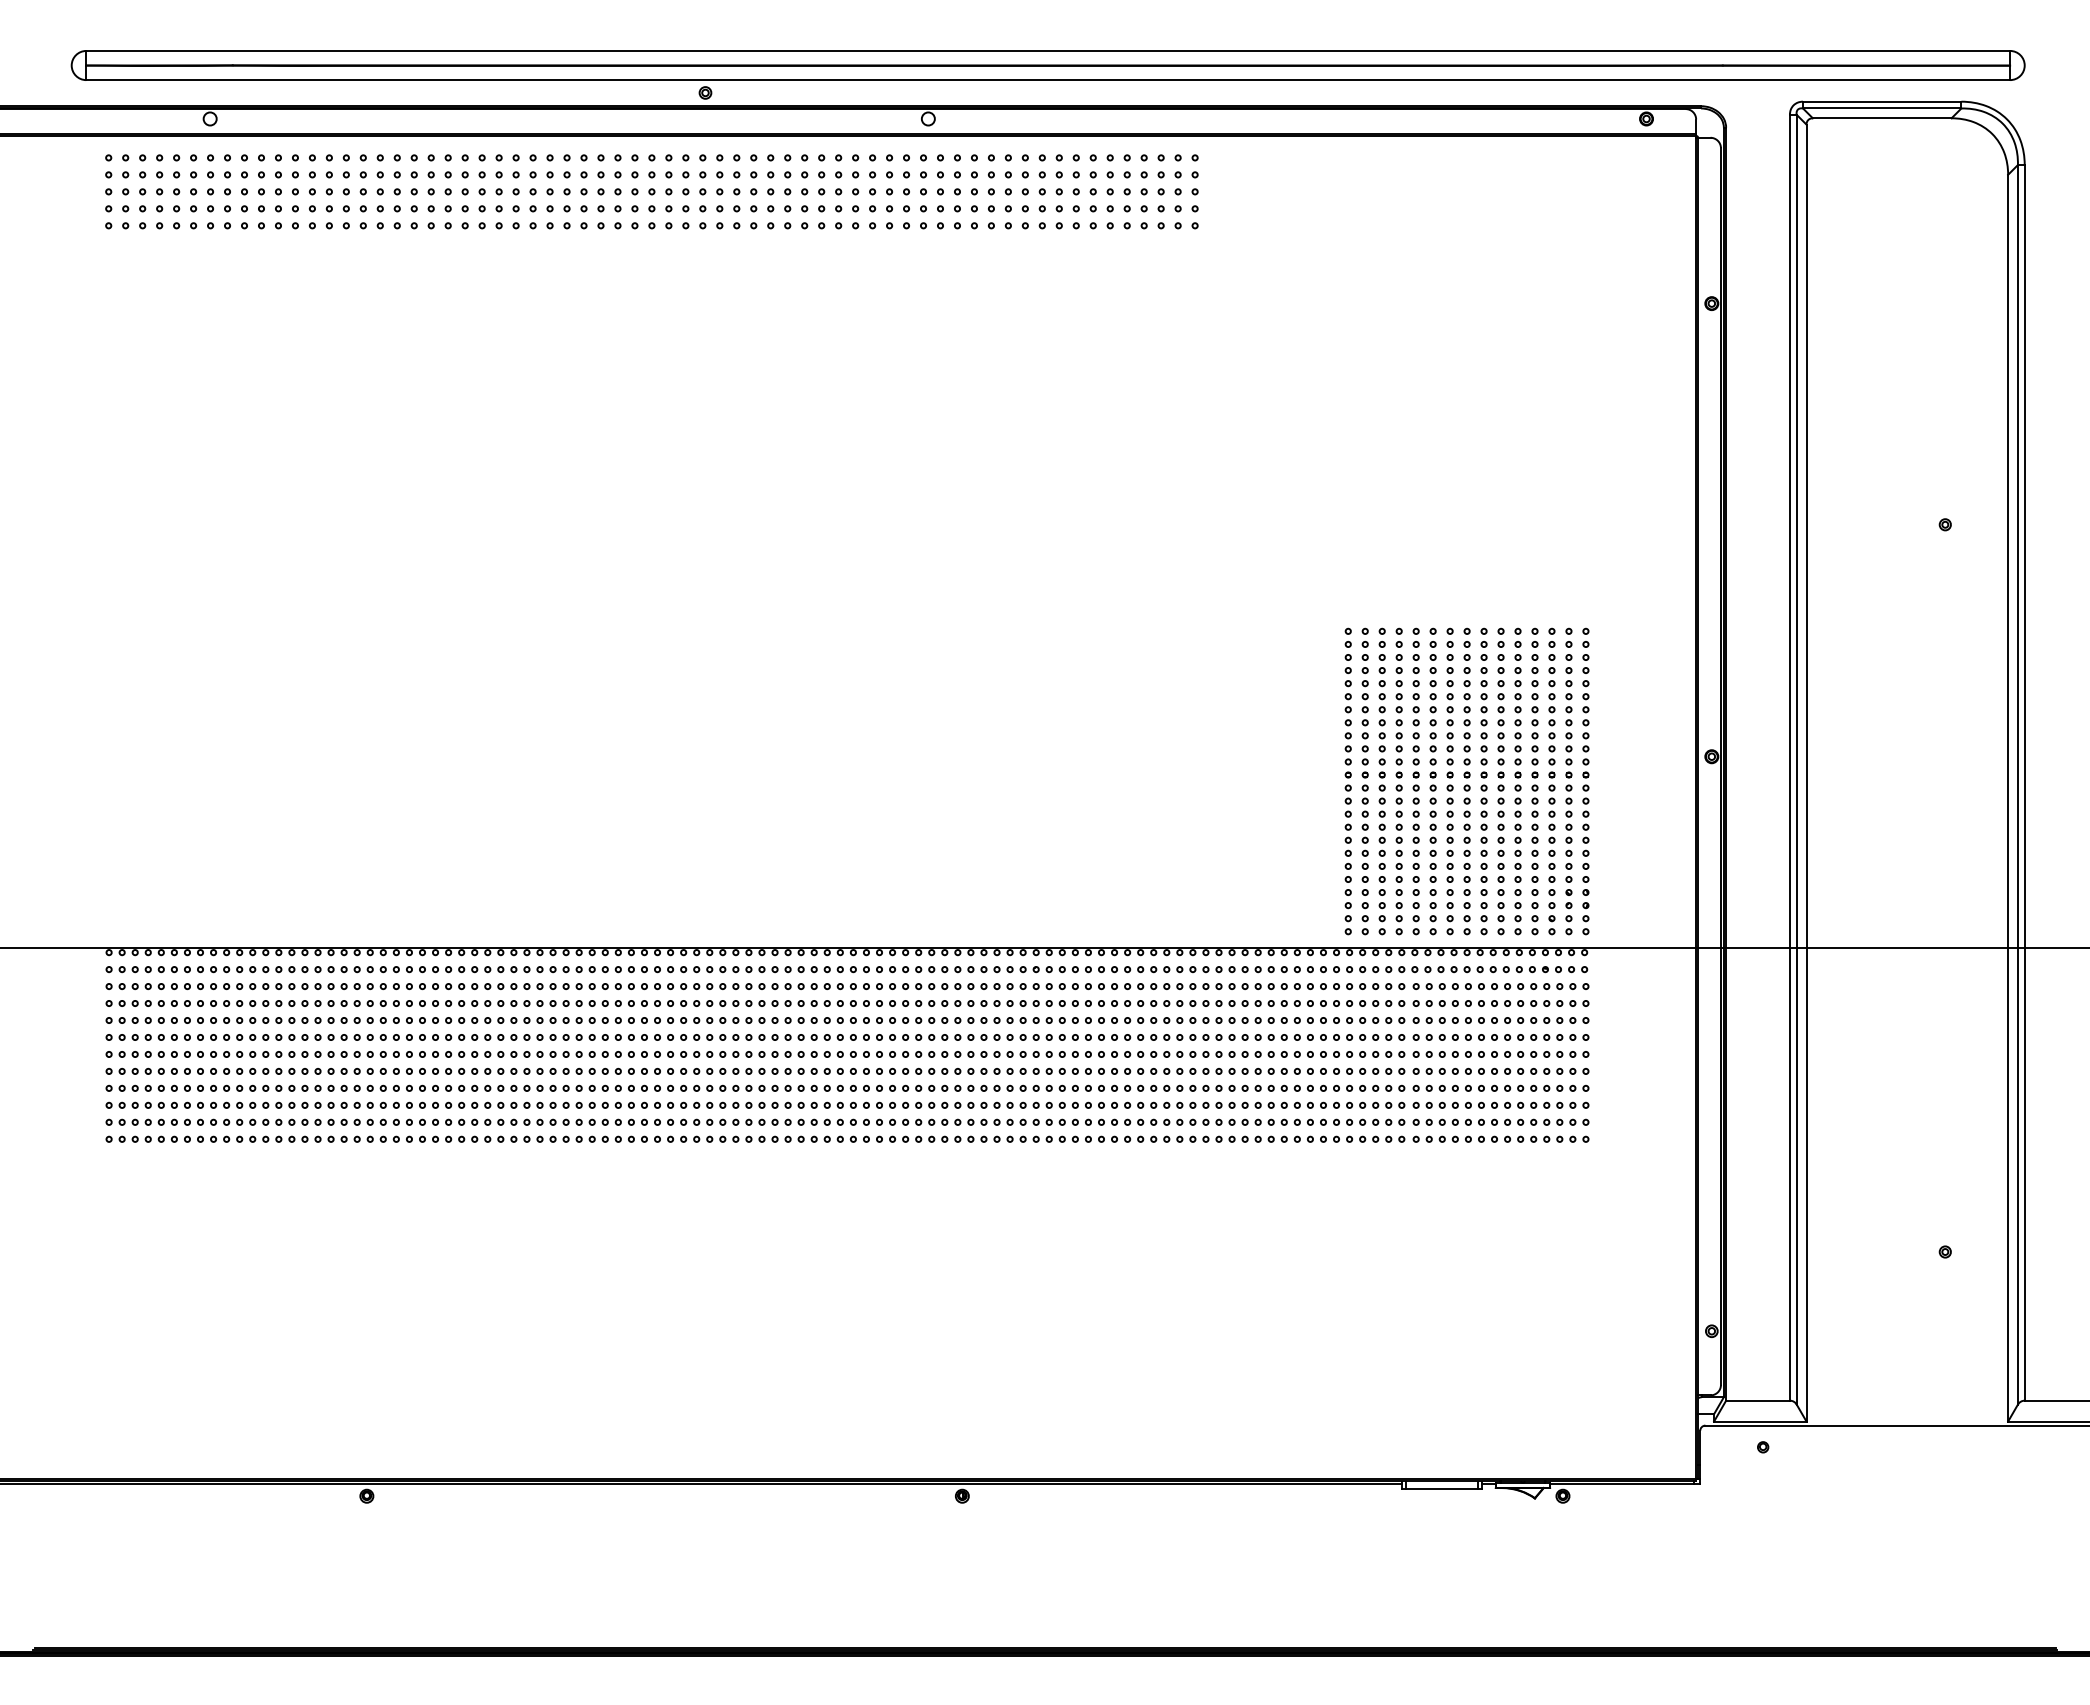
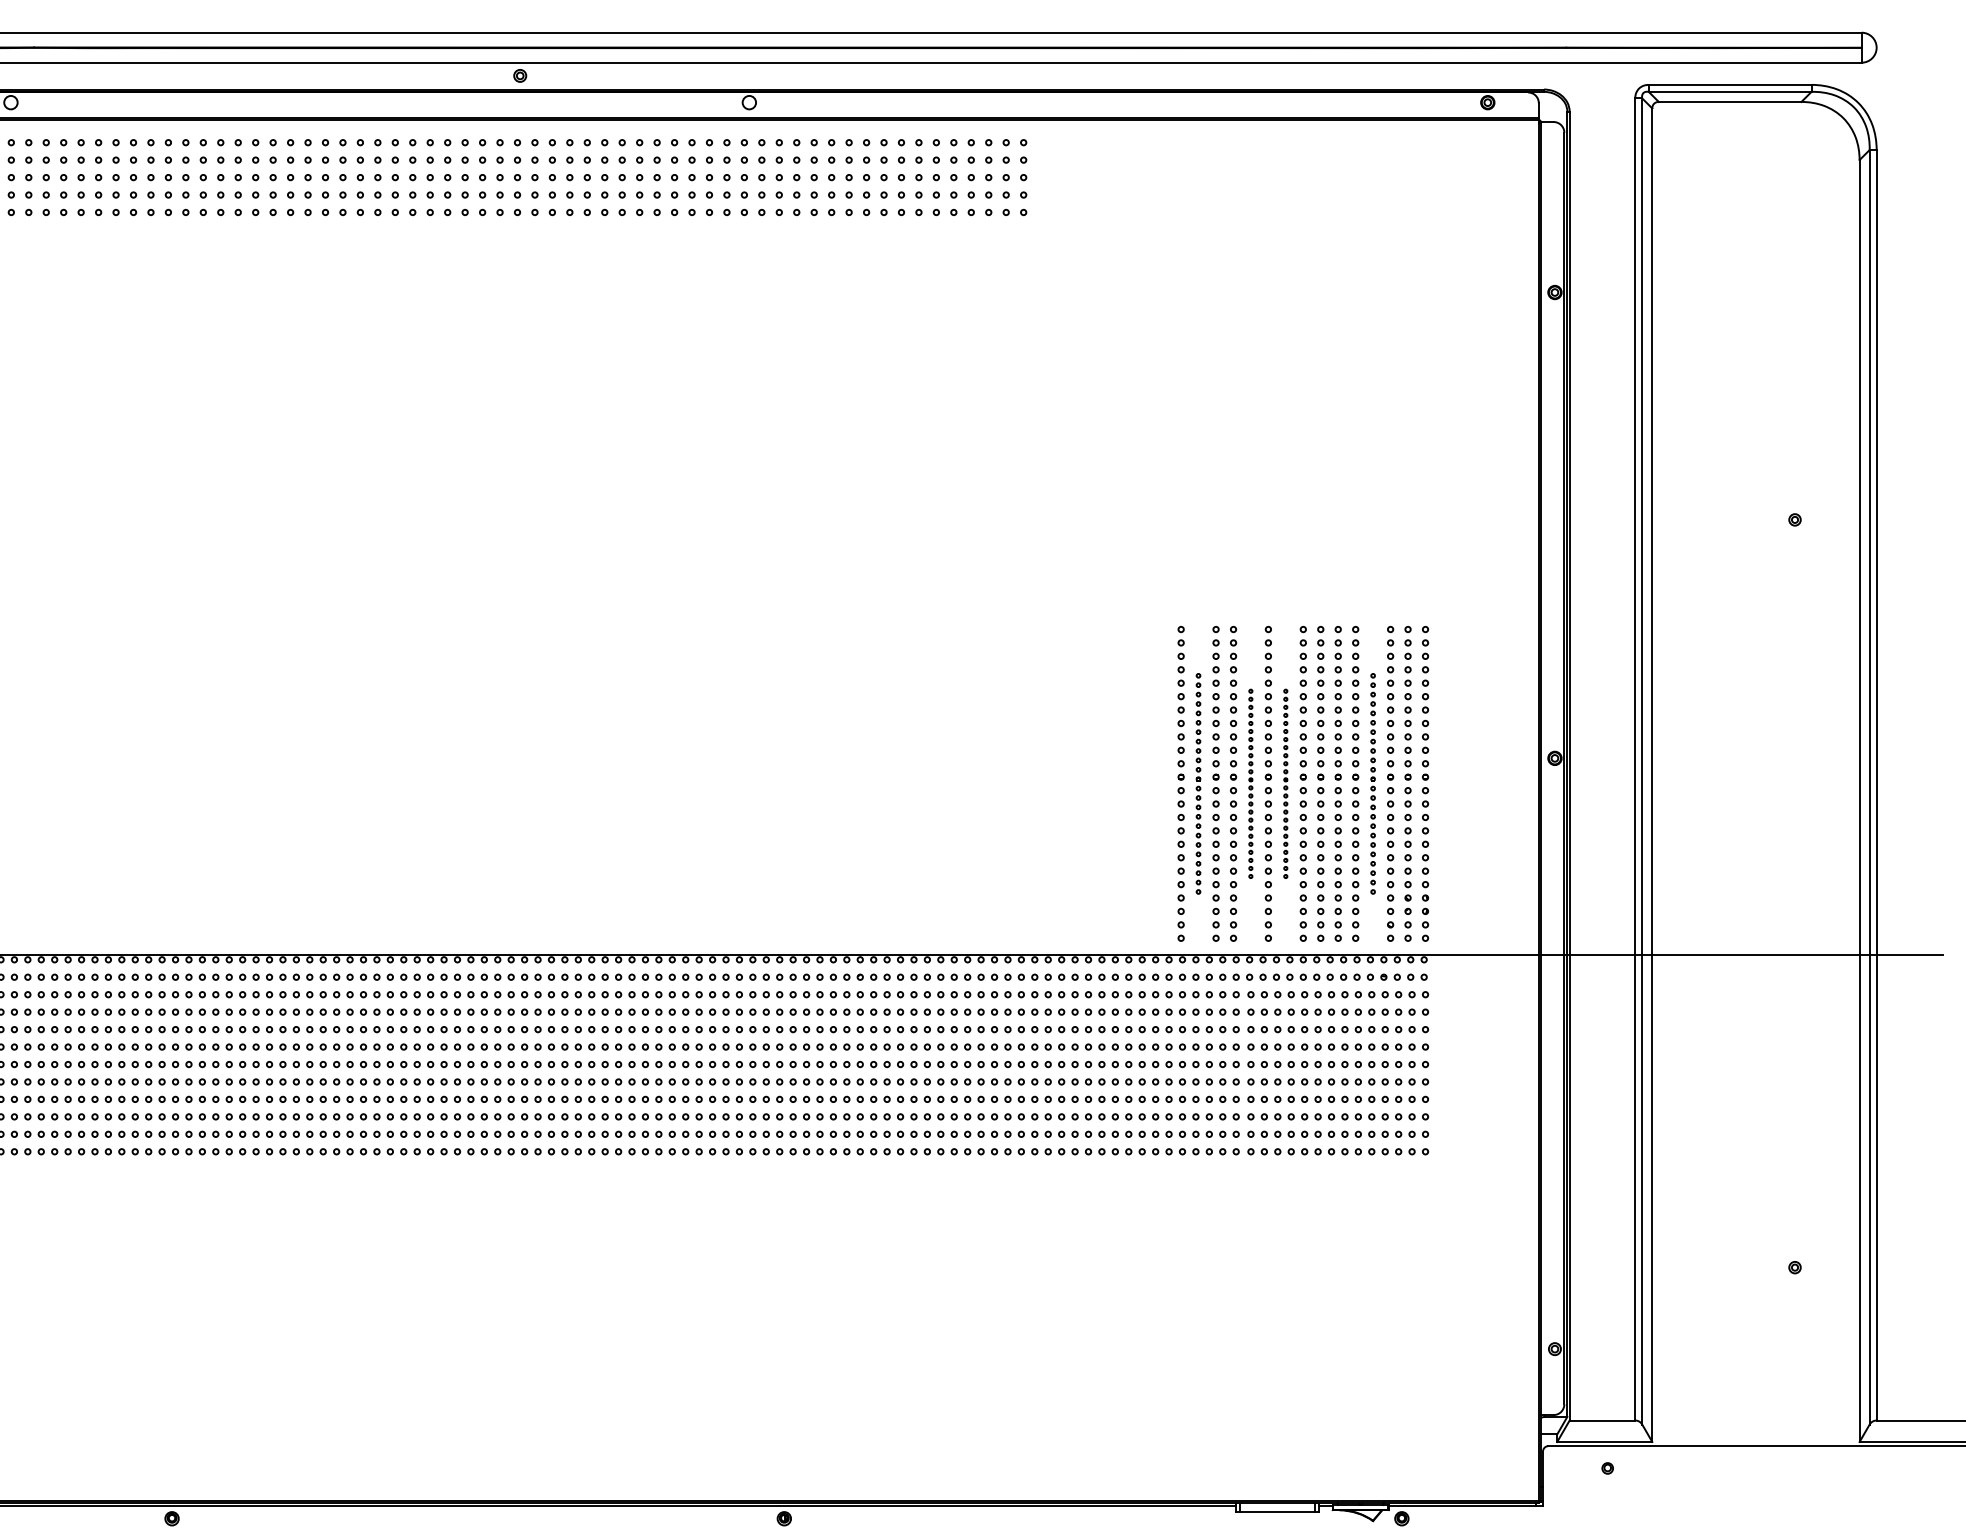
part: (1364, 781) -> (1197, 783), size x0.7
part: (1415, 781) -> (1250, 783), size x0.6
part: (1449, 781) -> (1285, 783), size x0.6
part: (1534, 781) -> (1372, 783), size x0.7

